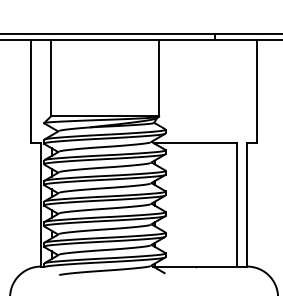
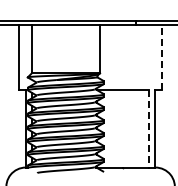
line: (256, 89) -> (161, 56), solid -> dashed
line: (236, 204) -> (148, 128), solid -> dashed

